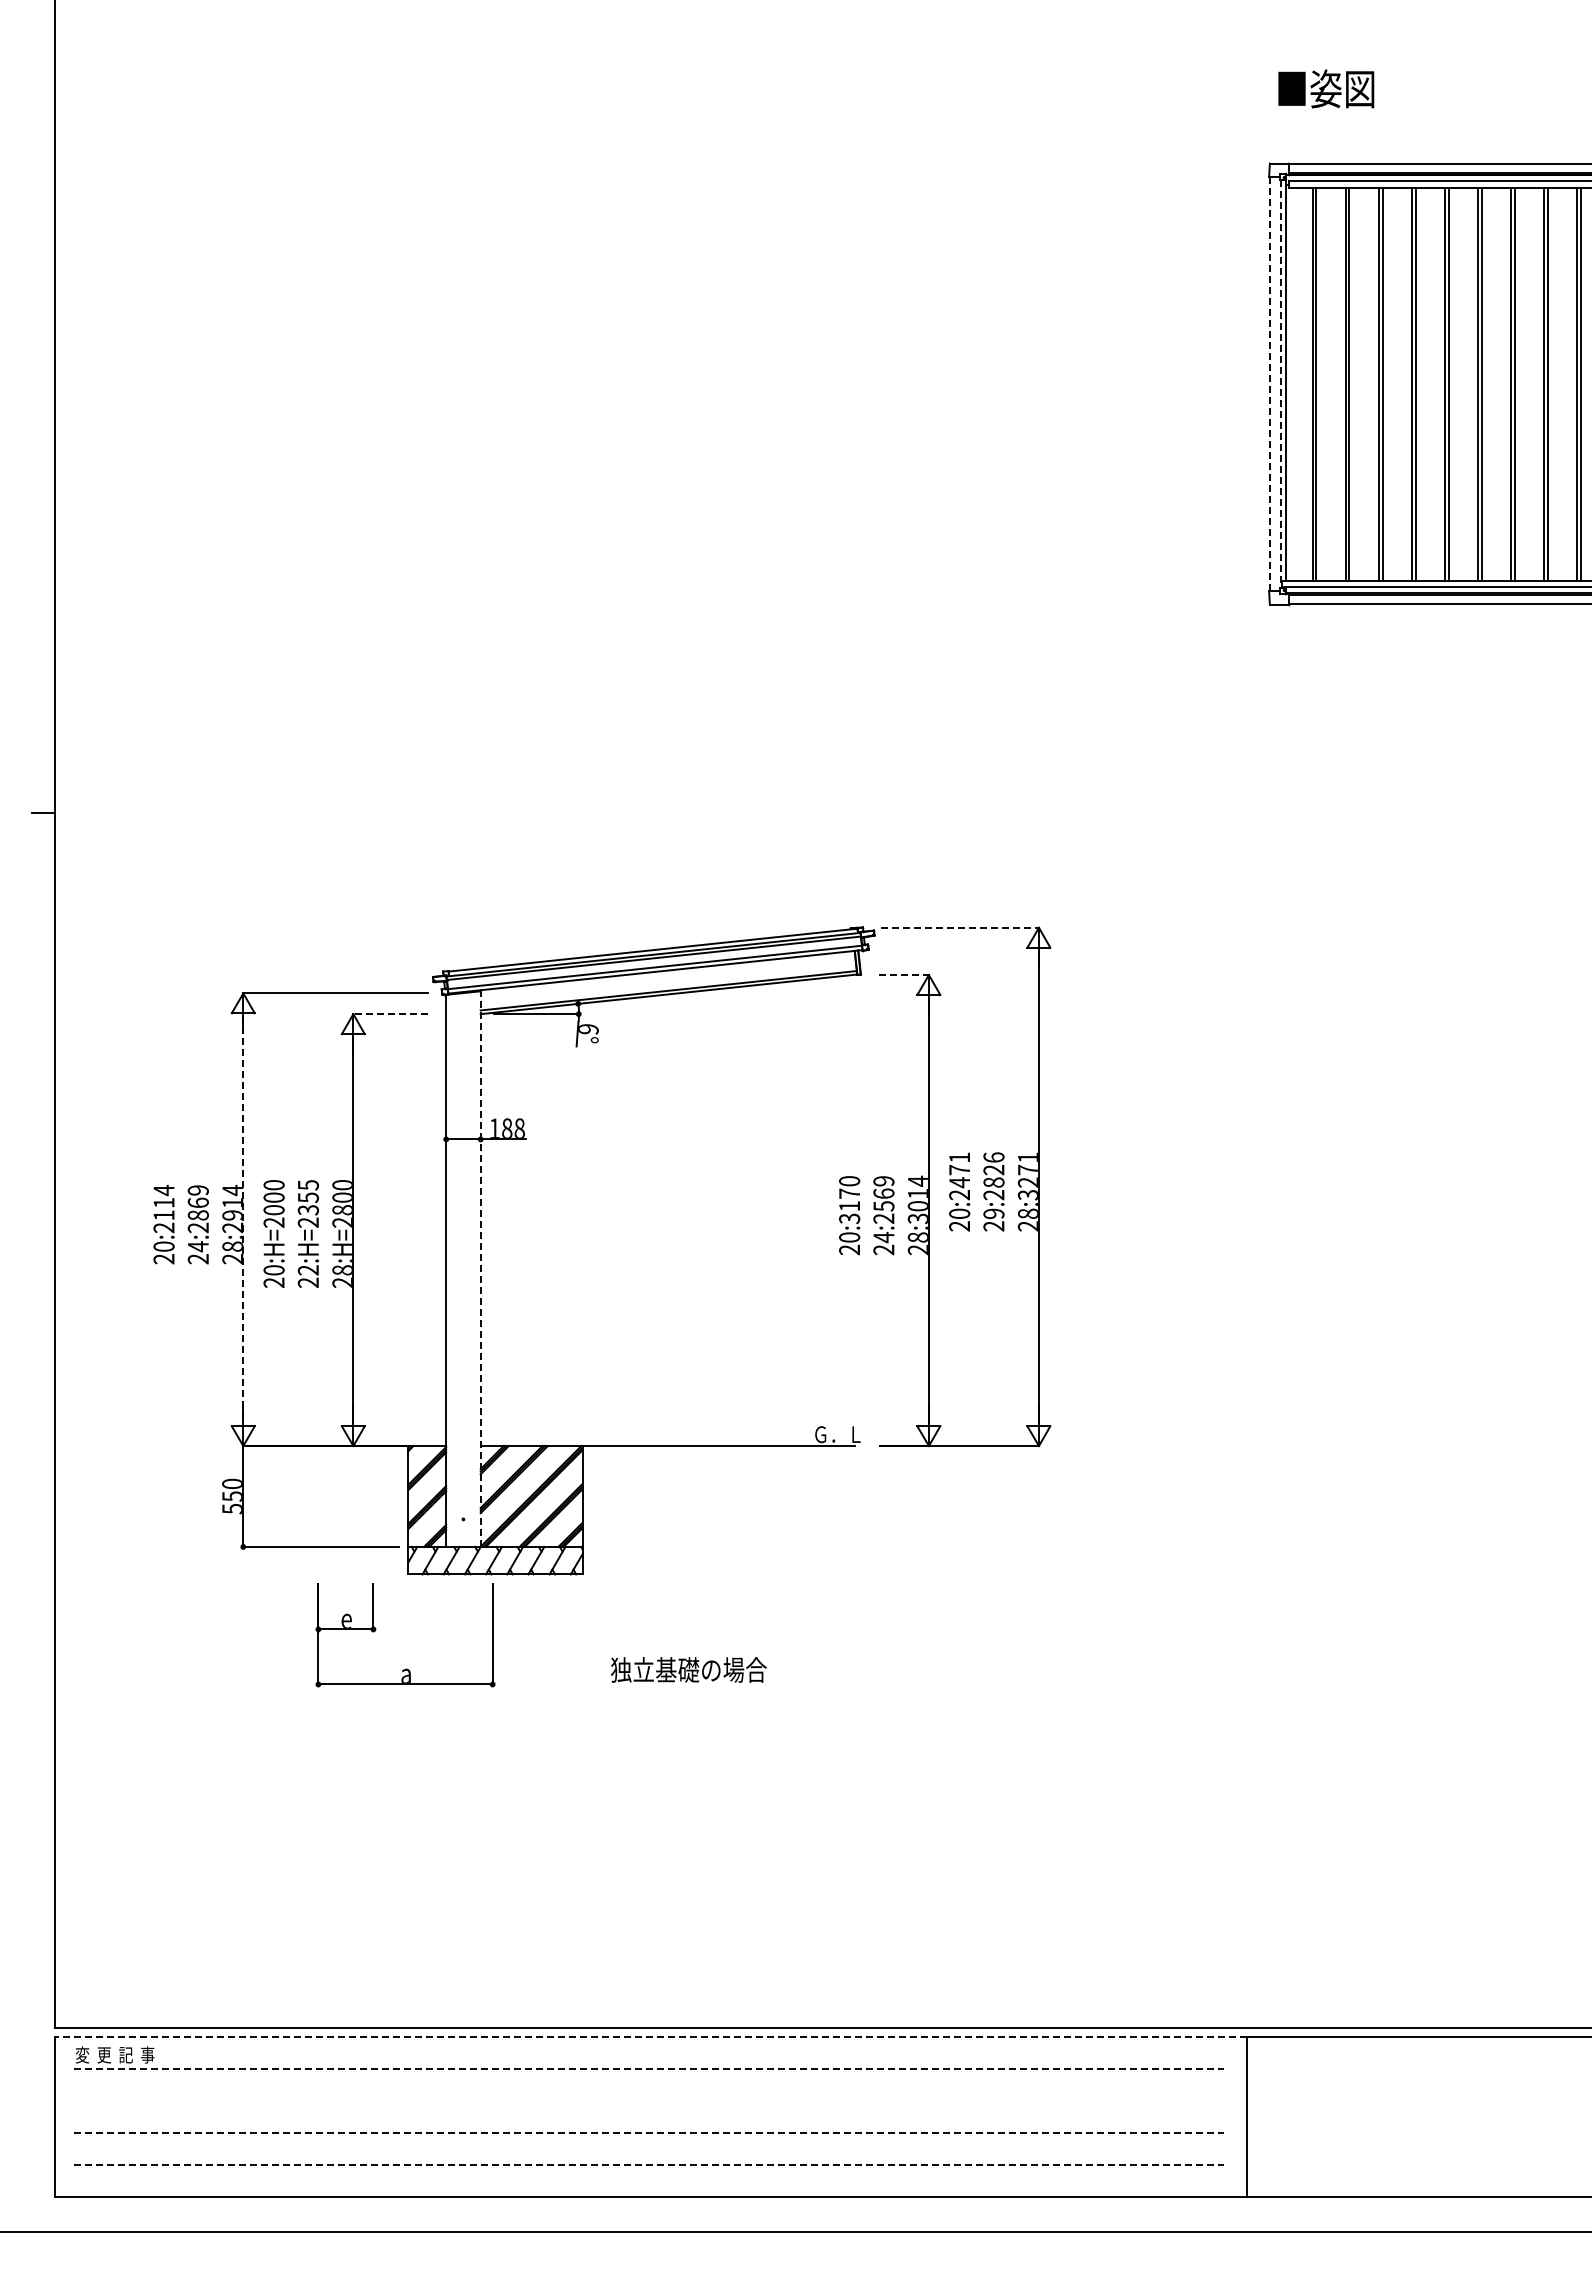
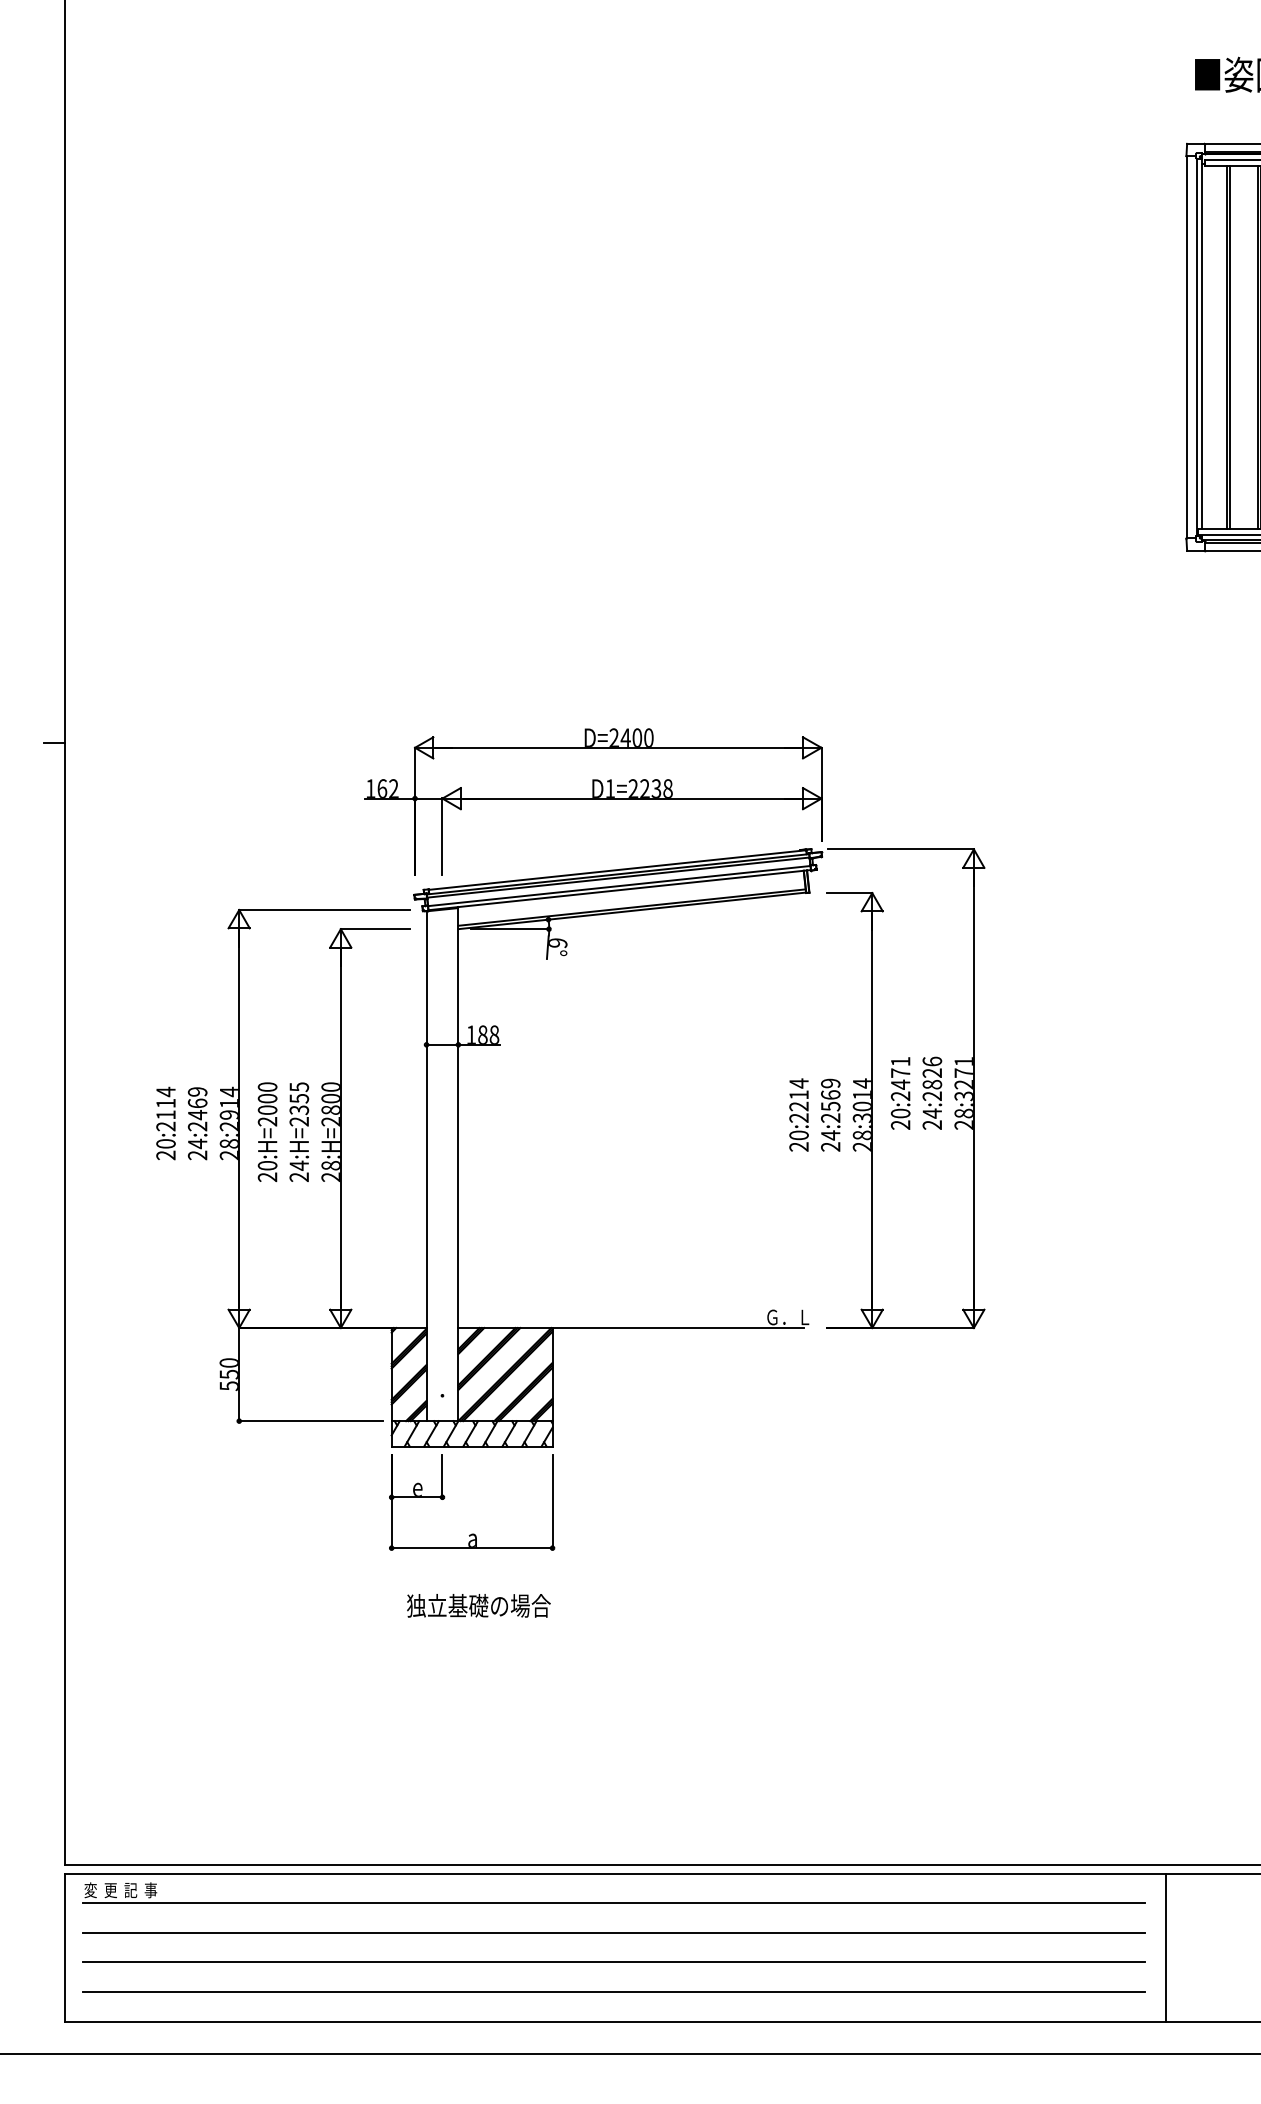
line: (1269, 384) -> (1186, 347), dashed -> solid
line: (1280, 384) -> (1196, 347), dashed -> solid
part: (626, 876) -> (593, 802), added
line: (960, 927) -> (901, 849), dashed -> solid
line: (904, 975) -> (849, 893), dashed -> solid
line: (390, 1014) -> (375, 929), dashed -> solid
text: (849, 1199) -> (798, 1100), 20:3170 -> 20:2214
text: (993, 1213) -> (931, 1113), 29:2826 -> 24:2826
text: (197, 1215) -> (196, 1115), 24:2869 -> 24:2469
line: (243, 1220) -> (239, 1119), dashed -> solid
line: (480, 1268) -> (458, 1164), dashed -> solid
text: (307, 1270) -> (298, 1165), 22:H=2355 -> 24:H=2355
part: (376, 1630) -> (445, 1498), moved
text: (688, 1669) -> (478, 1605), moved
line: (650, 2036) -> (615, 1873), dashed -> solid
line: (649, 2068) -> (614, 1902), dashed -> solid
line: (649, 2101) -> (614, 1933), added
line: (649, 2133) -> (614, 1962), dashed -> solid
line: (649, 2165) -> (614, 1992), dashed -> solid

